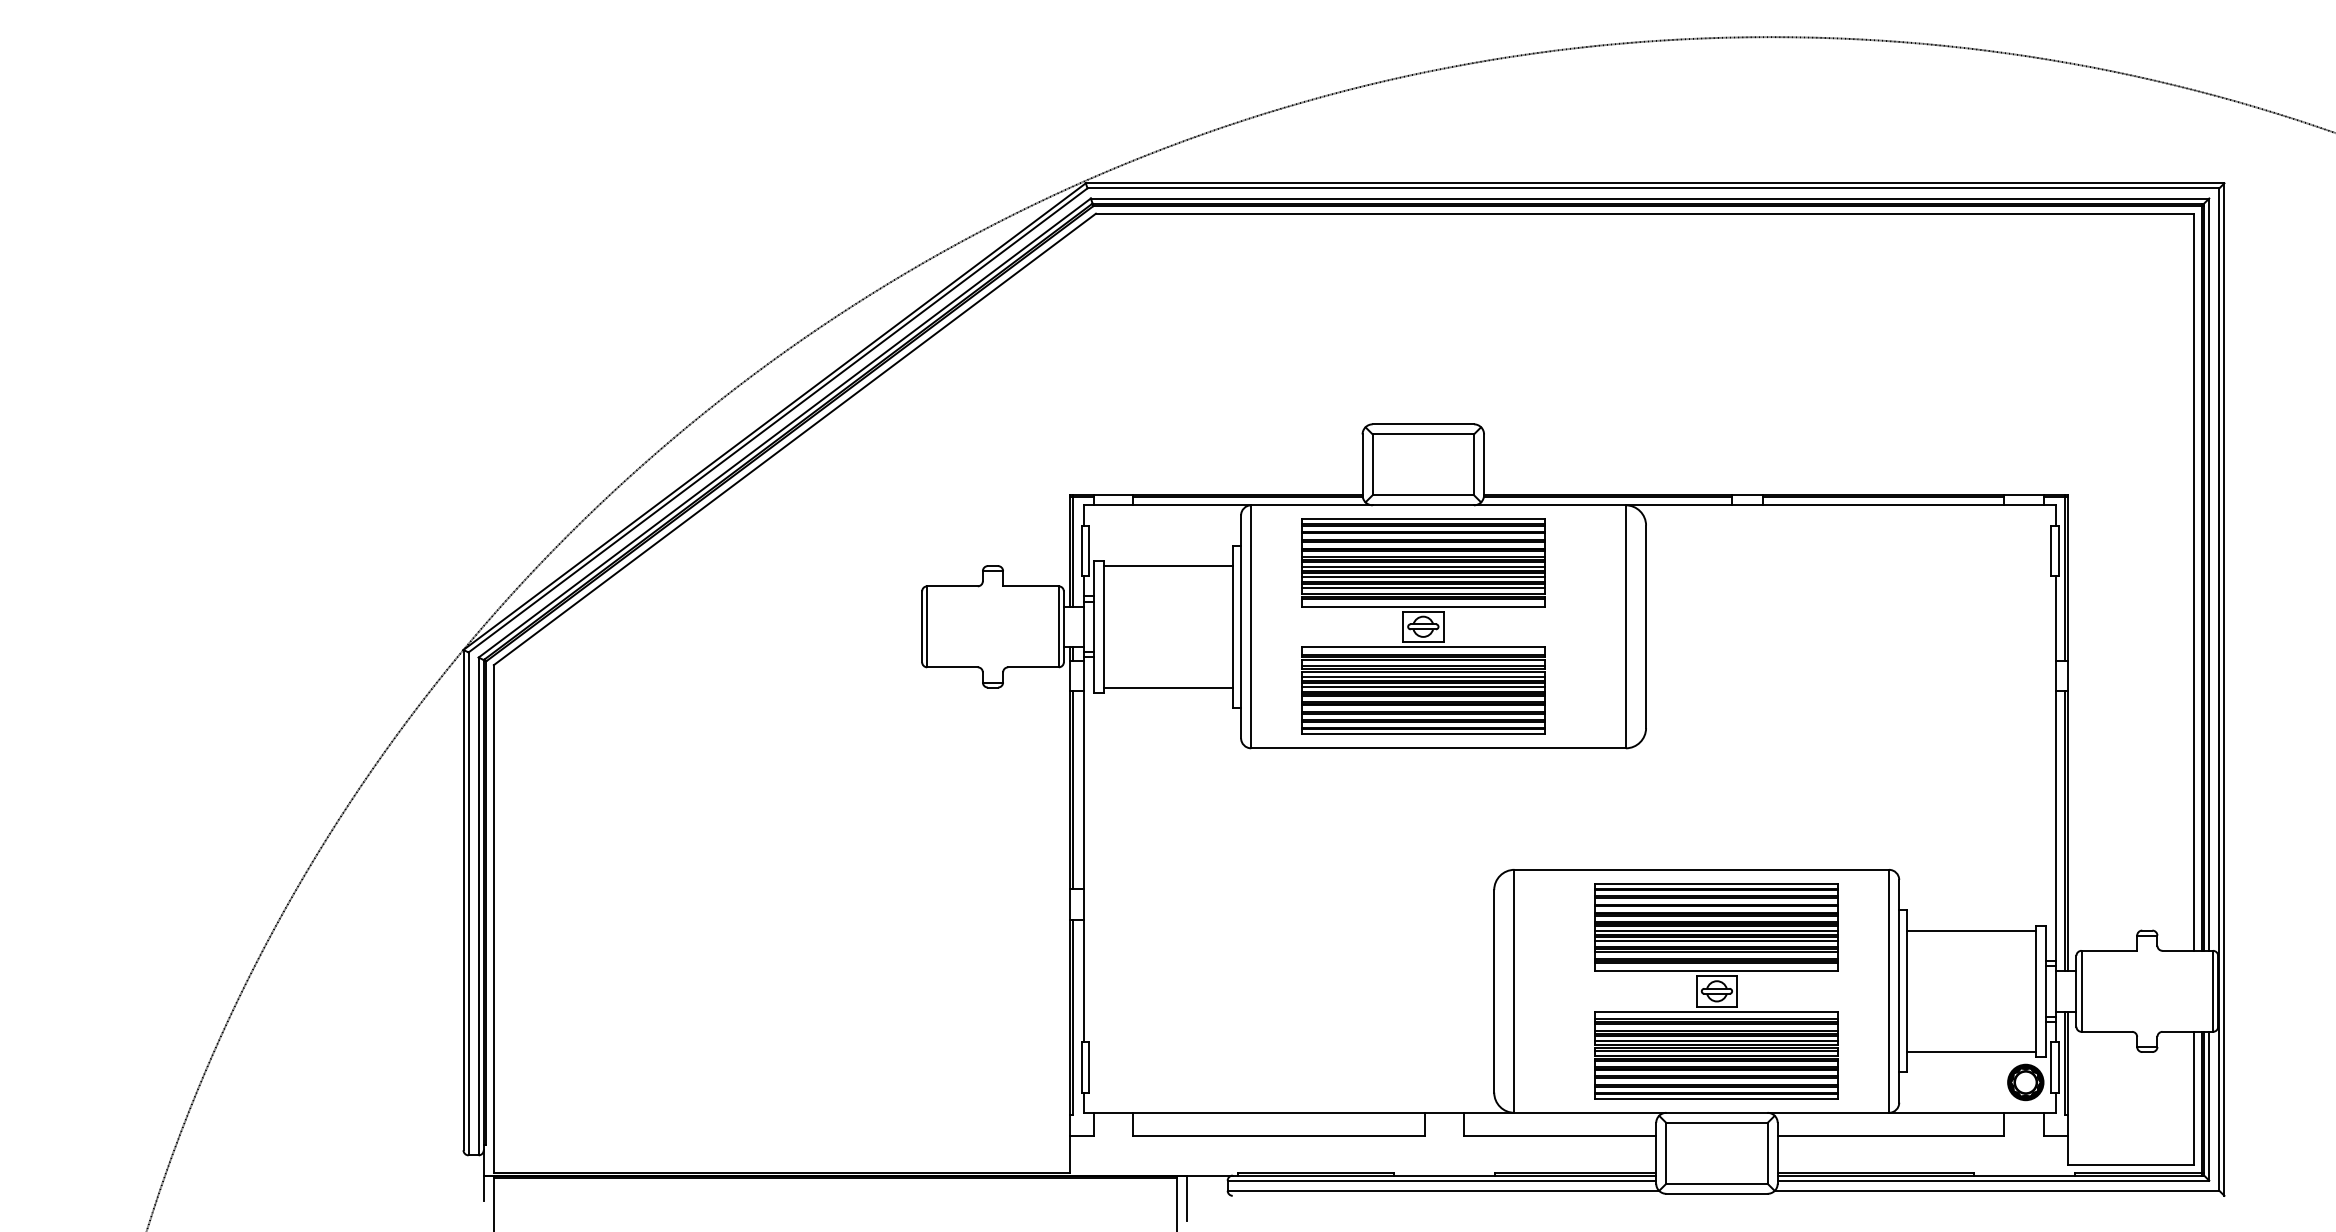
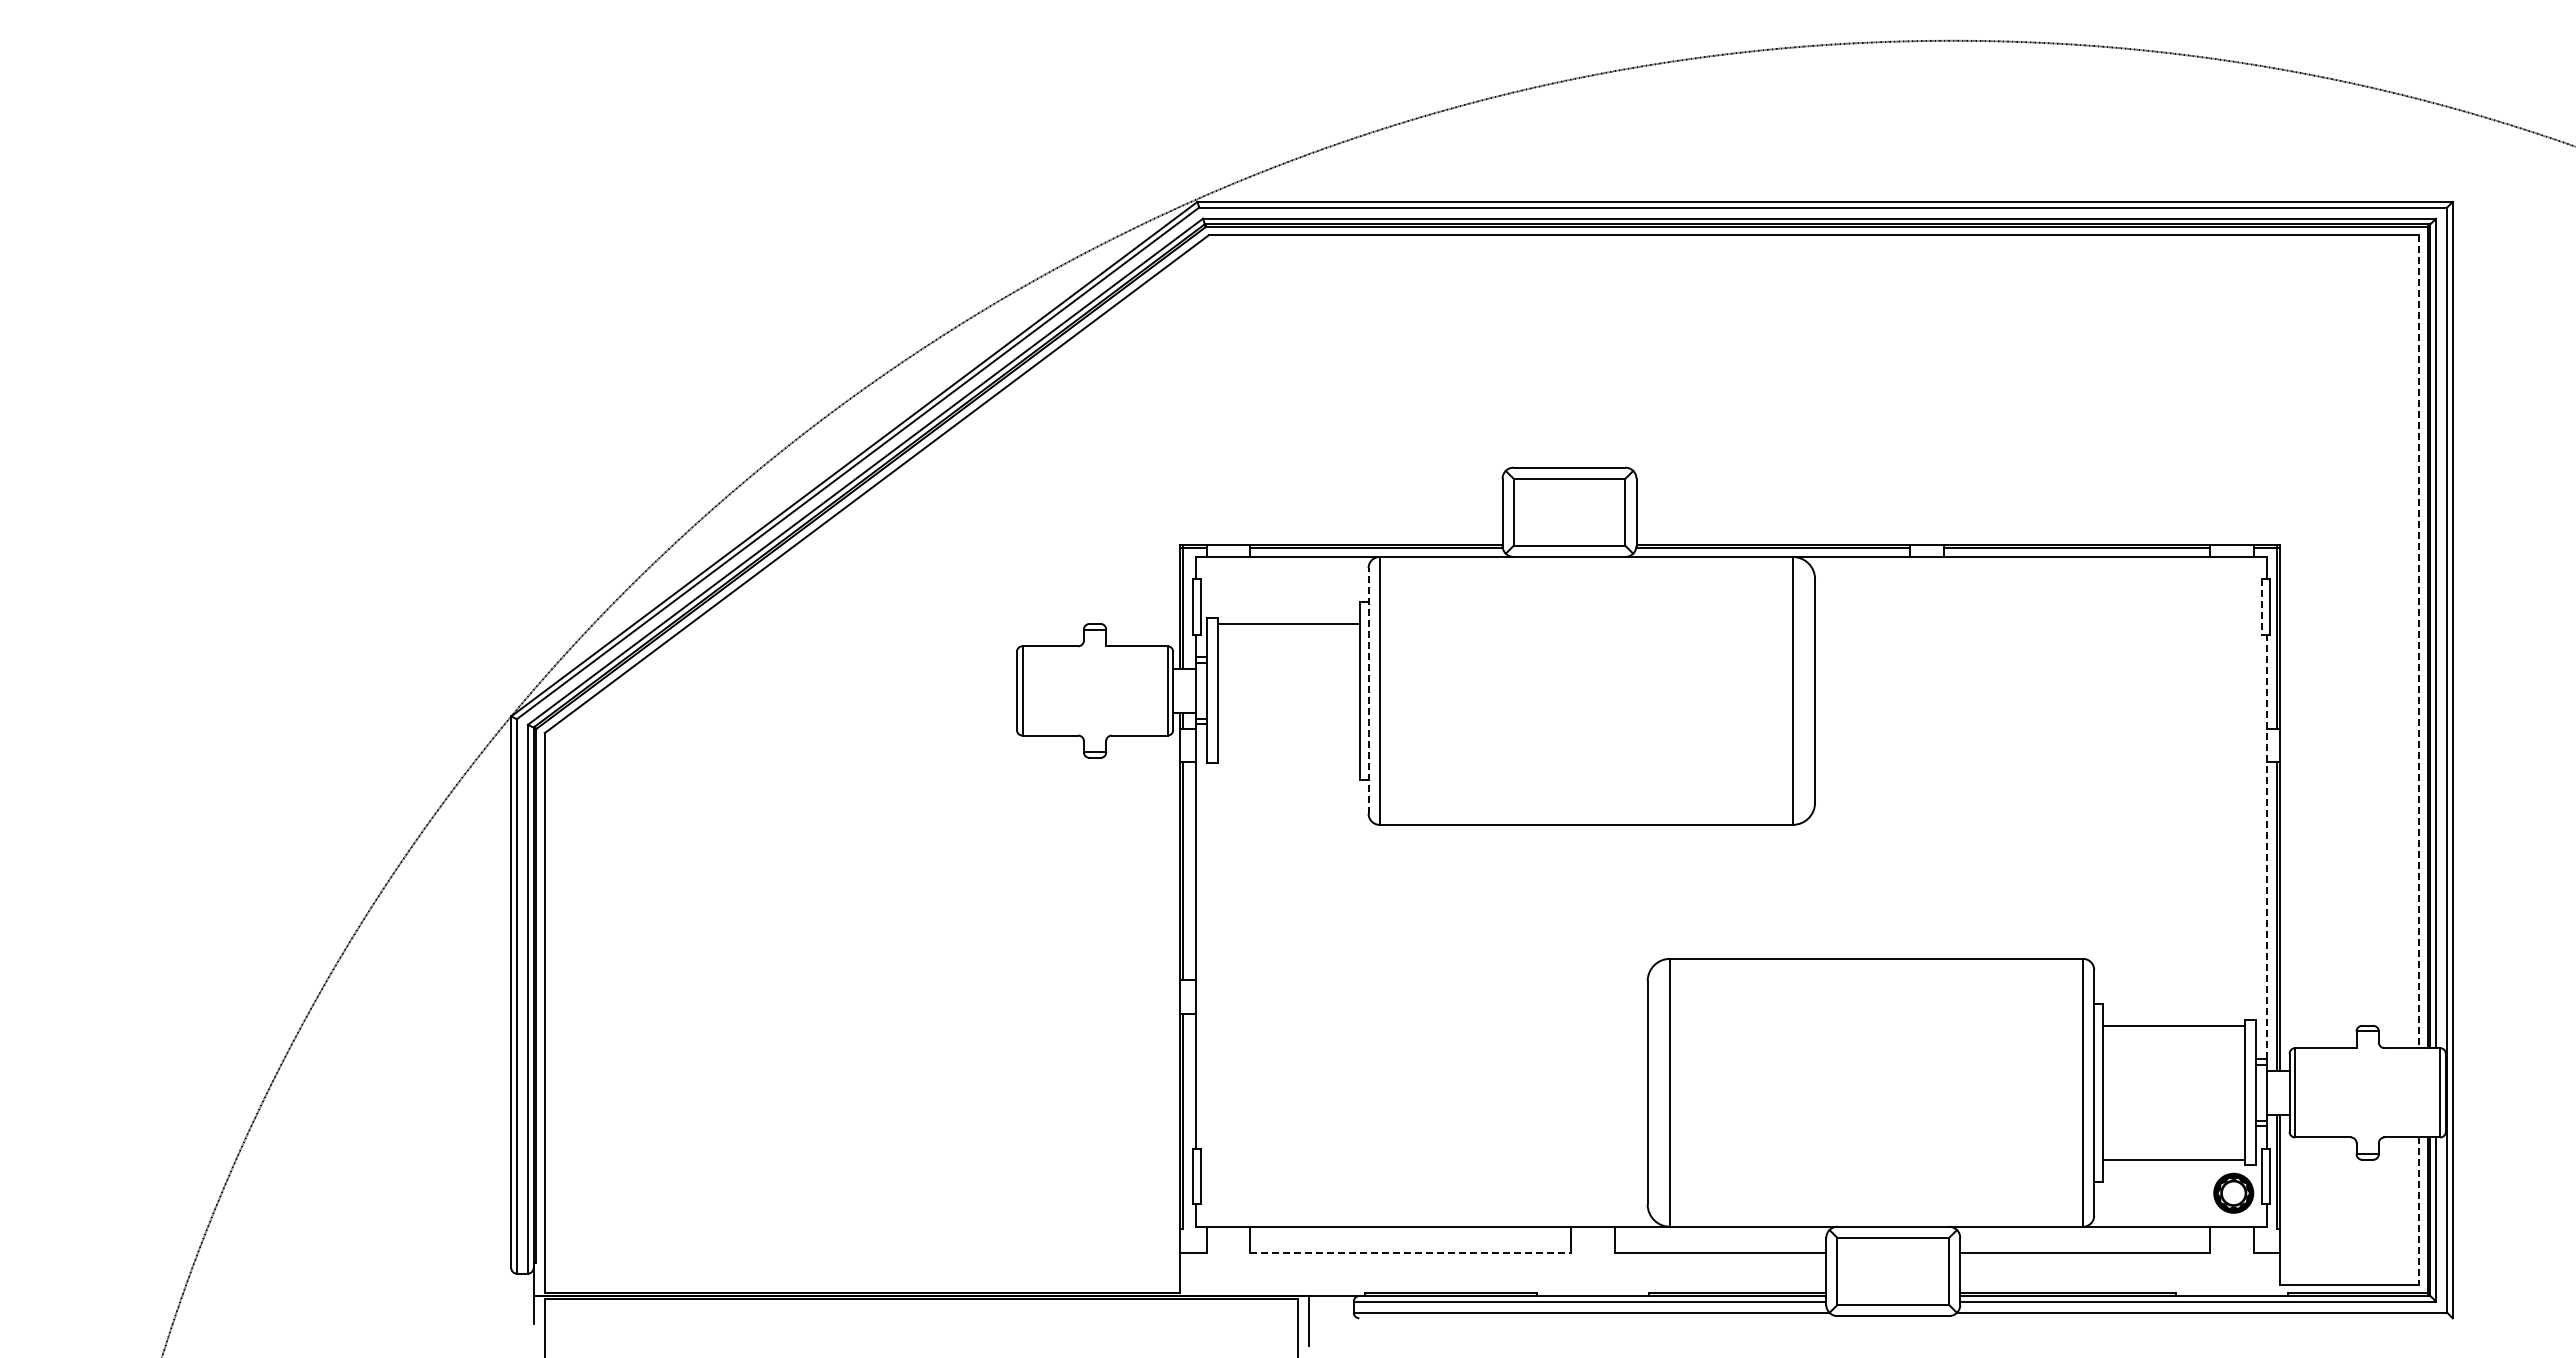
line: (2050, 551) -> (2261, 607), solid -> dashed
line: (2194, 582) -> (2419, 642), solid -> dashed
line: (1241, 626) -> (1368, 690), solid -> dashed
part: (1423, 626) -> (1569, 690), removed
line: (1168, 687) -> (1288, 757), removed
line: (2056, 767) -> (2267, 846), solid -> dashed
part: (1716, 991) -> (1892, 1092), removed
line: (2194, 1098) -> (2419, 1211), solid -> dashed
line: (1279, 1136) -> (1410, 1252), solid -> dashed

